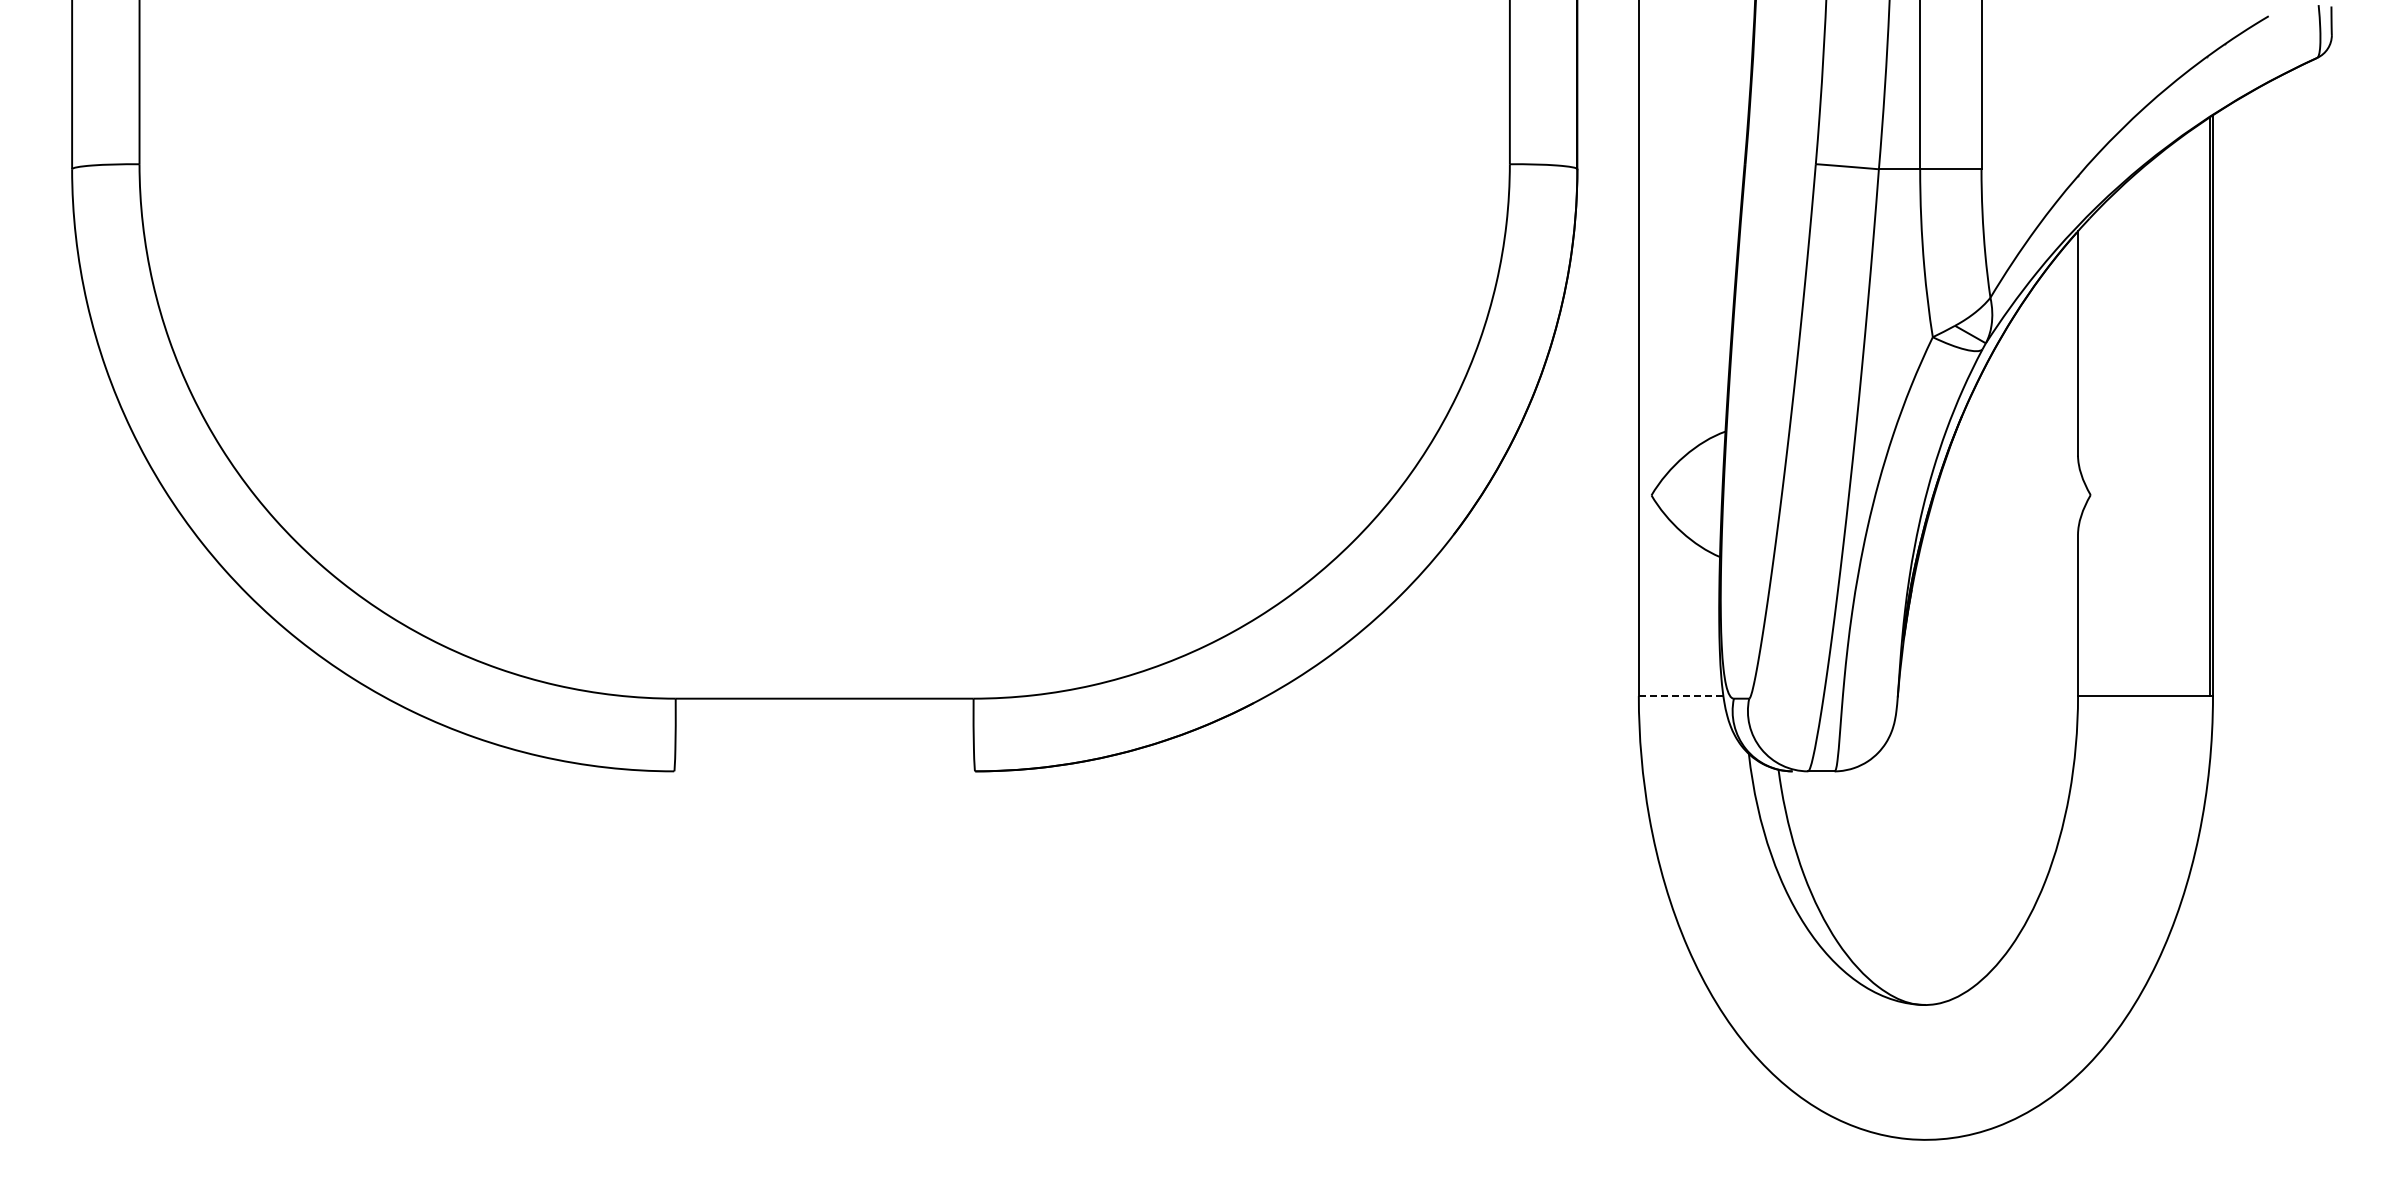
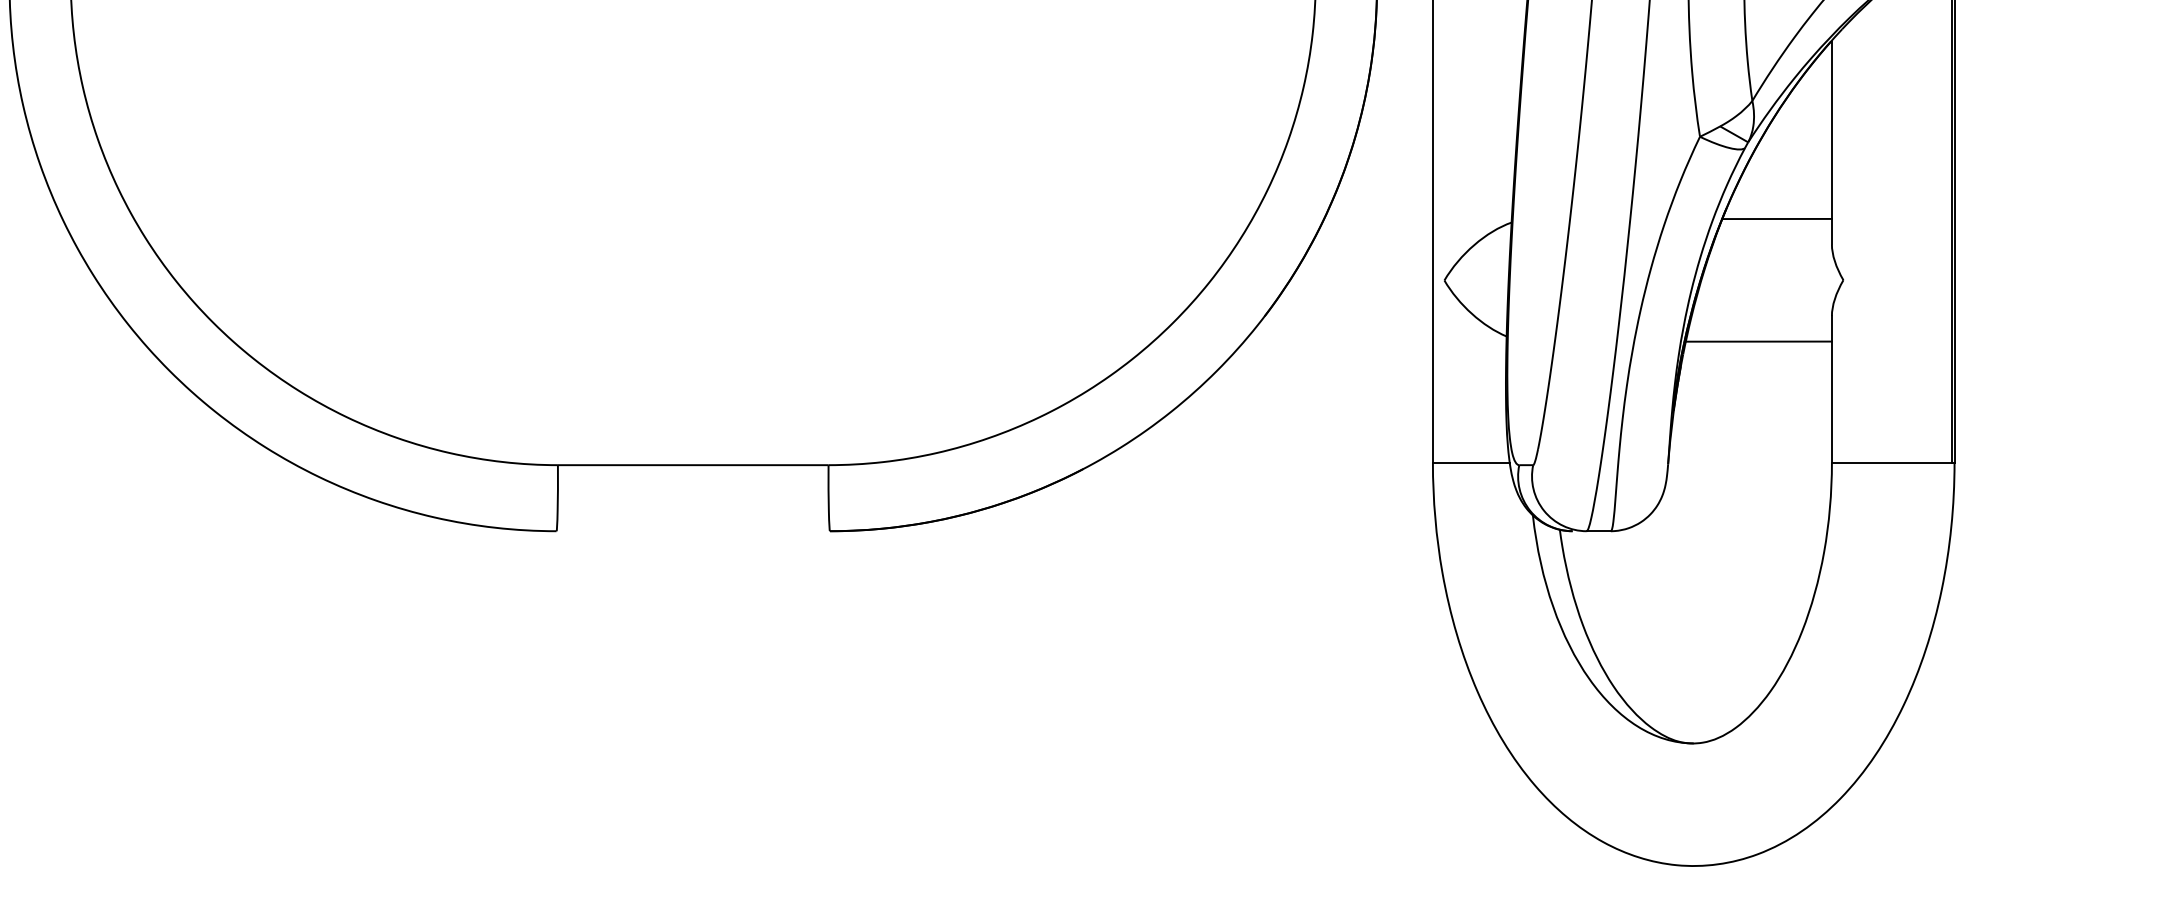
line: (2017, 427) -> (1776, 218), added
line: (1997, 562) -> (1758, 341), added
line: (1680, 696) -> (1470, 463), dashed -> solid

